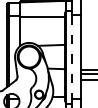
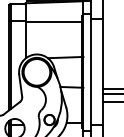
line: (72, 57) -> (91, 72), dashed -> solid

